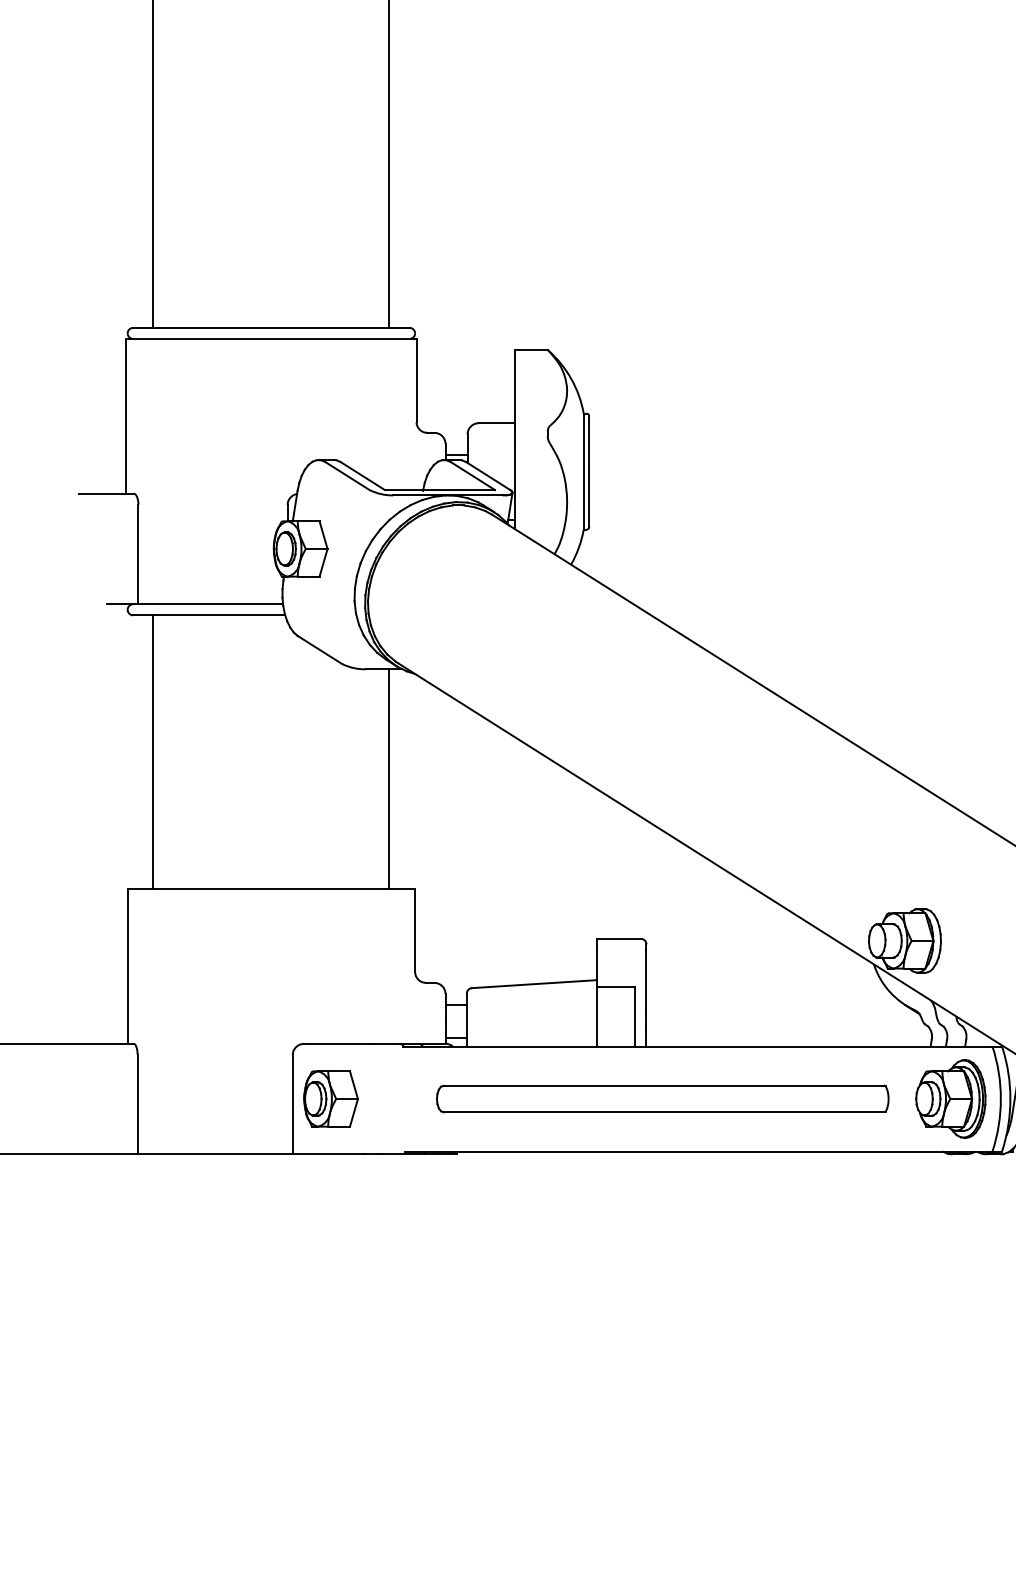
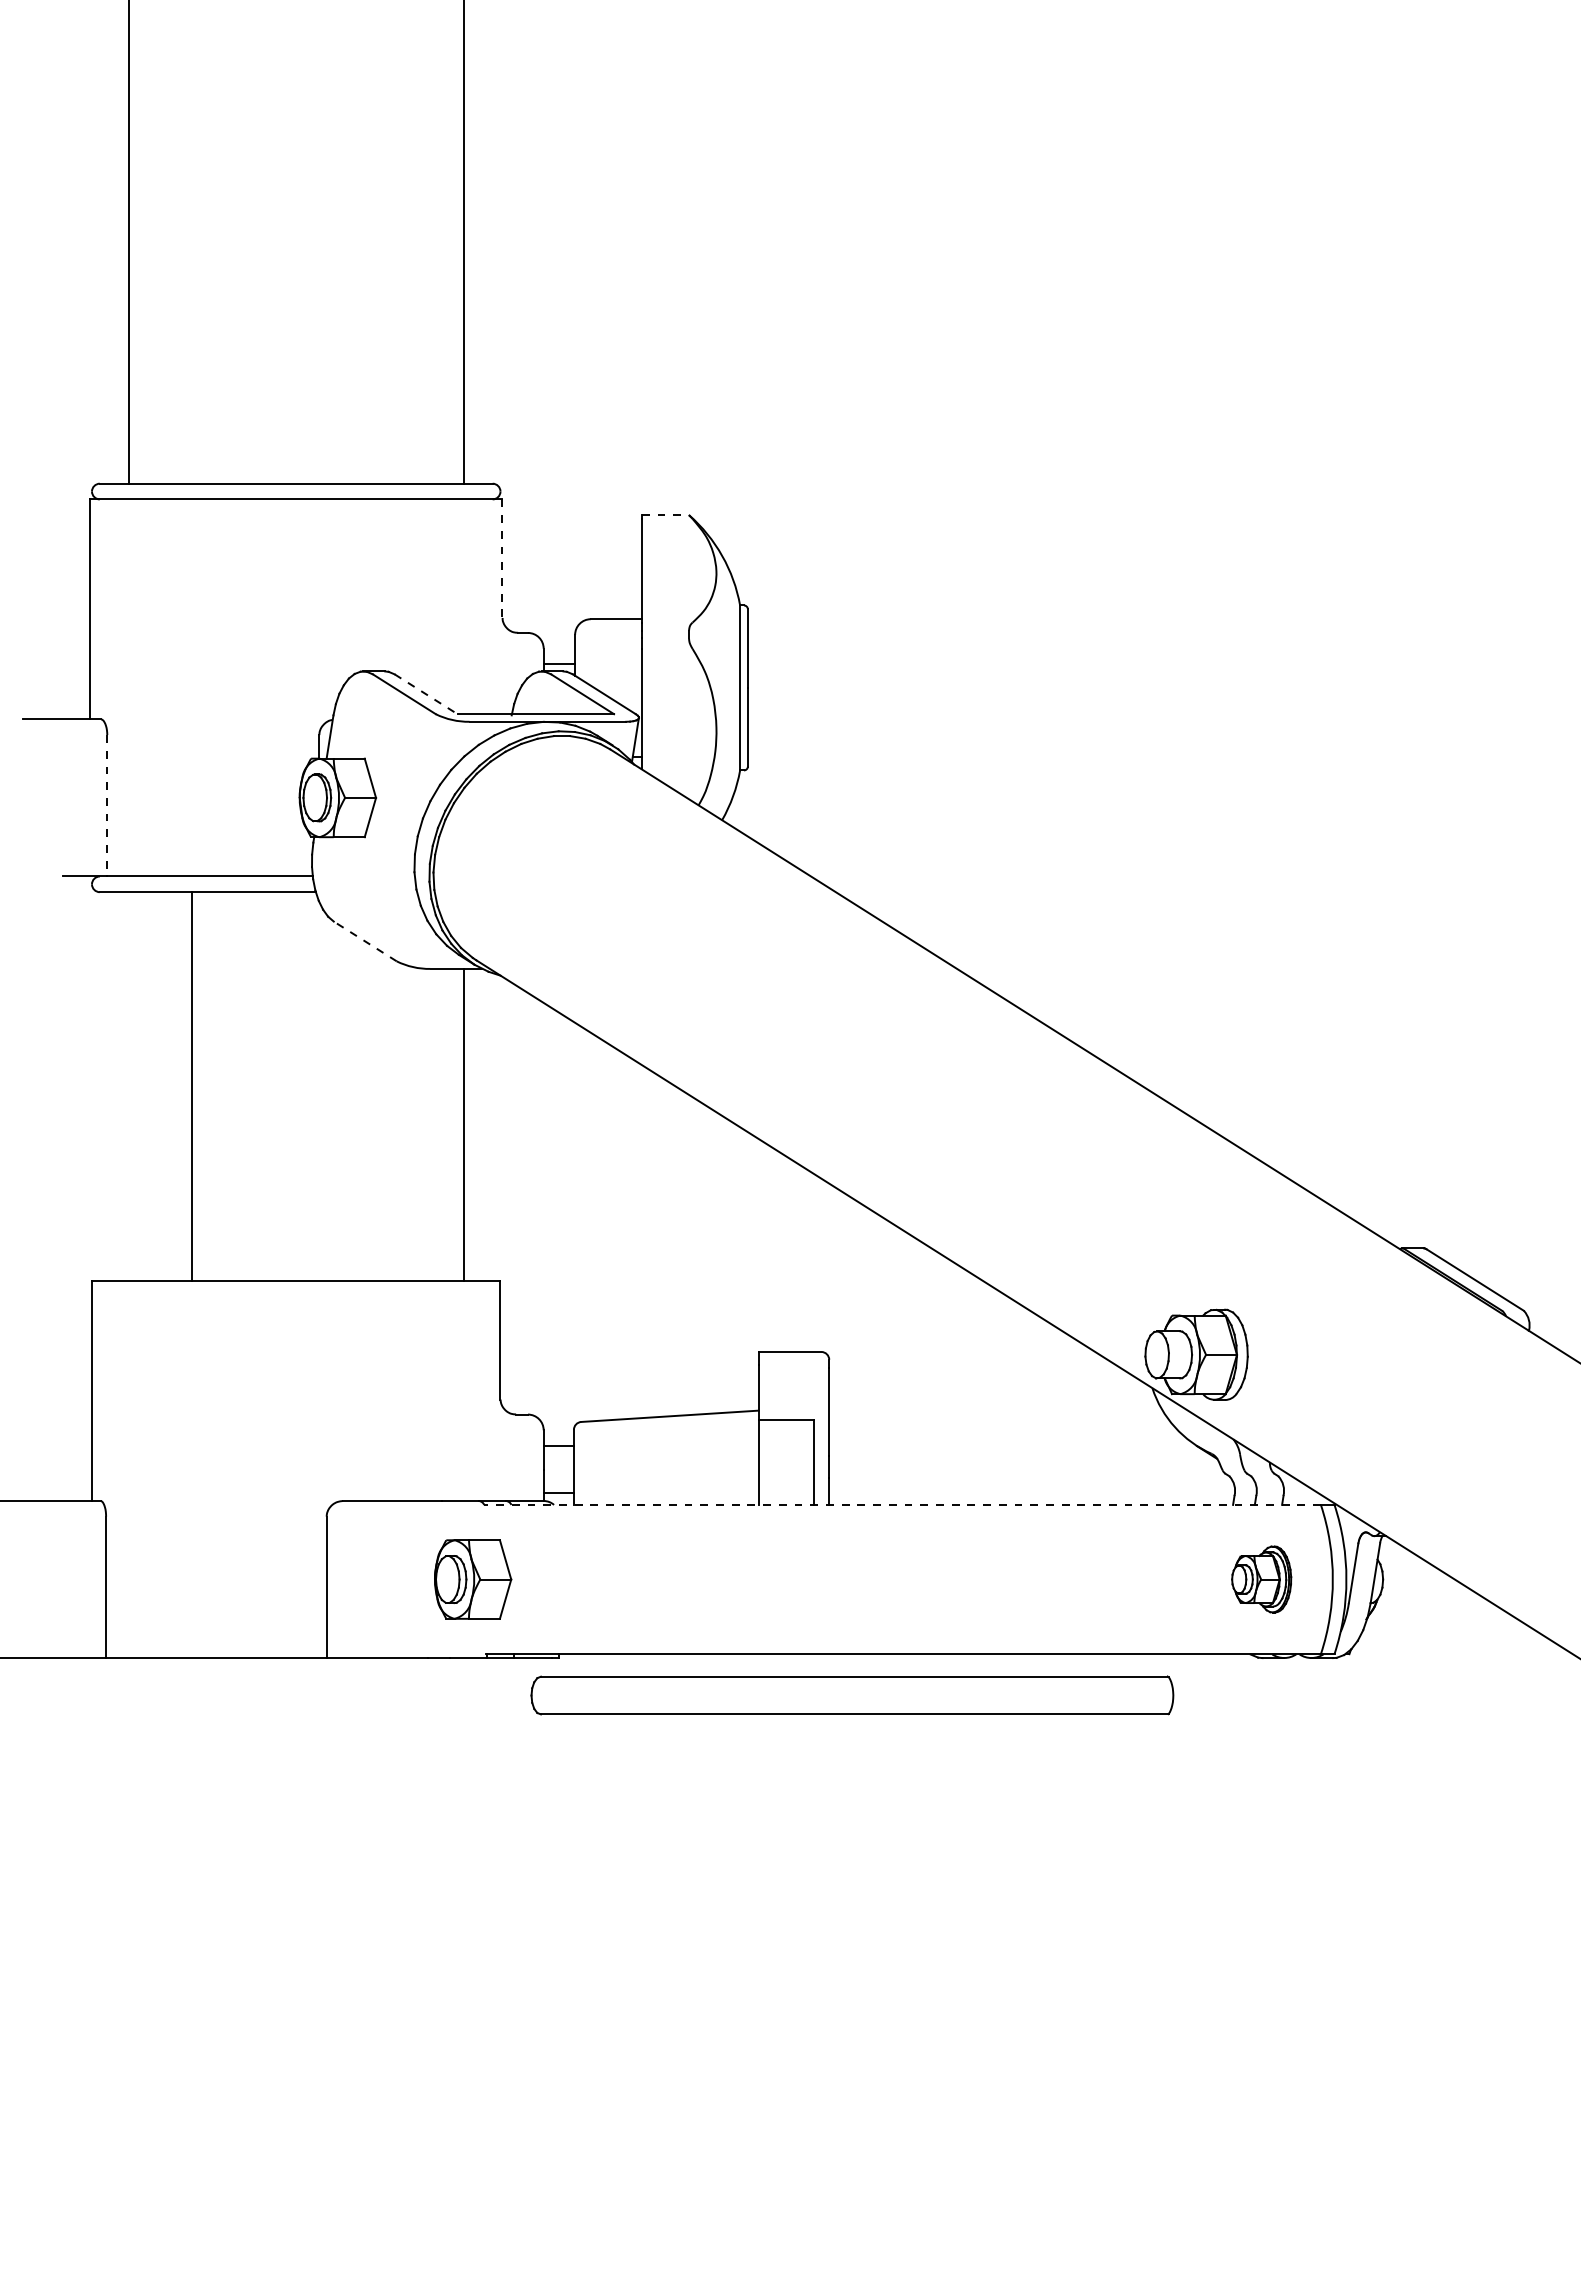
line: (531, 350) -> (665, 515), solid -> dashed
line: (416, 381) -> (502, 559), solid -> dashed
line: (363, 476) -> (426, 694), solid -> dashed
line: (138, 554) -> (107, 805), solid -> dashed
line: (319, 650) -> (364, 941), solid -> dashed
line: (153, 752) -> (191, 1086), moved
line: (698, 1046) -> (902, 1504), solid -> dashed
part: (331, 1098) -> (473, 1579), moved
part: (662, 1098) -> (852, 1695), moved
part: (950, 1098) -> (1261, 1579), size x0.6

